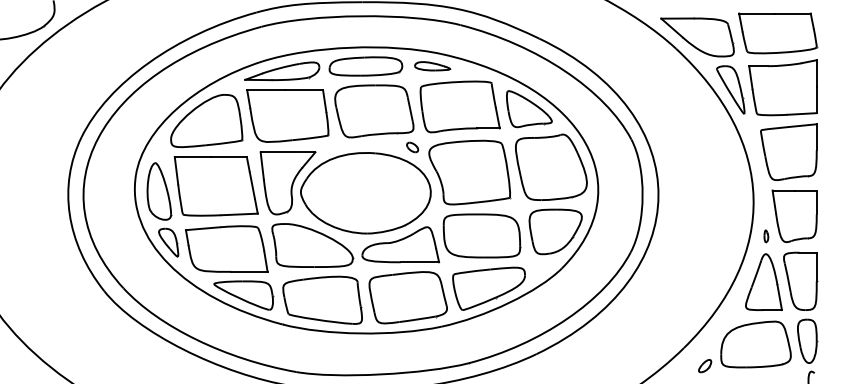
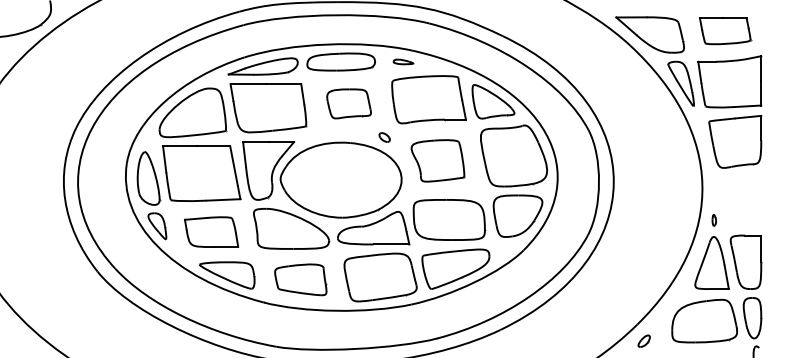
part: (778, 33) -> (725, 31), size x0.7
part: (432, 66) -> (403, 62), size x0.6
part: (374, 111) -> (349, 103), size x0.6
part: (469, 172) -> (437, 160), size x0.7
part: (794, 216) -> (740, 201), removed
part: (226, 248) -> (211, 231), size x0.7
part: (322, 299) -> (300, 279), size x0.7
part: (705, 366) -> (644, 341), moved

